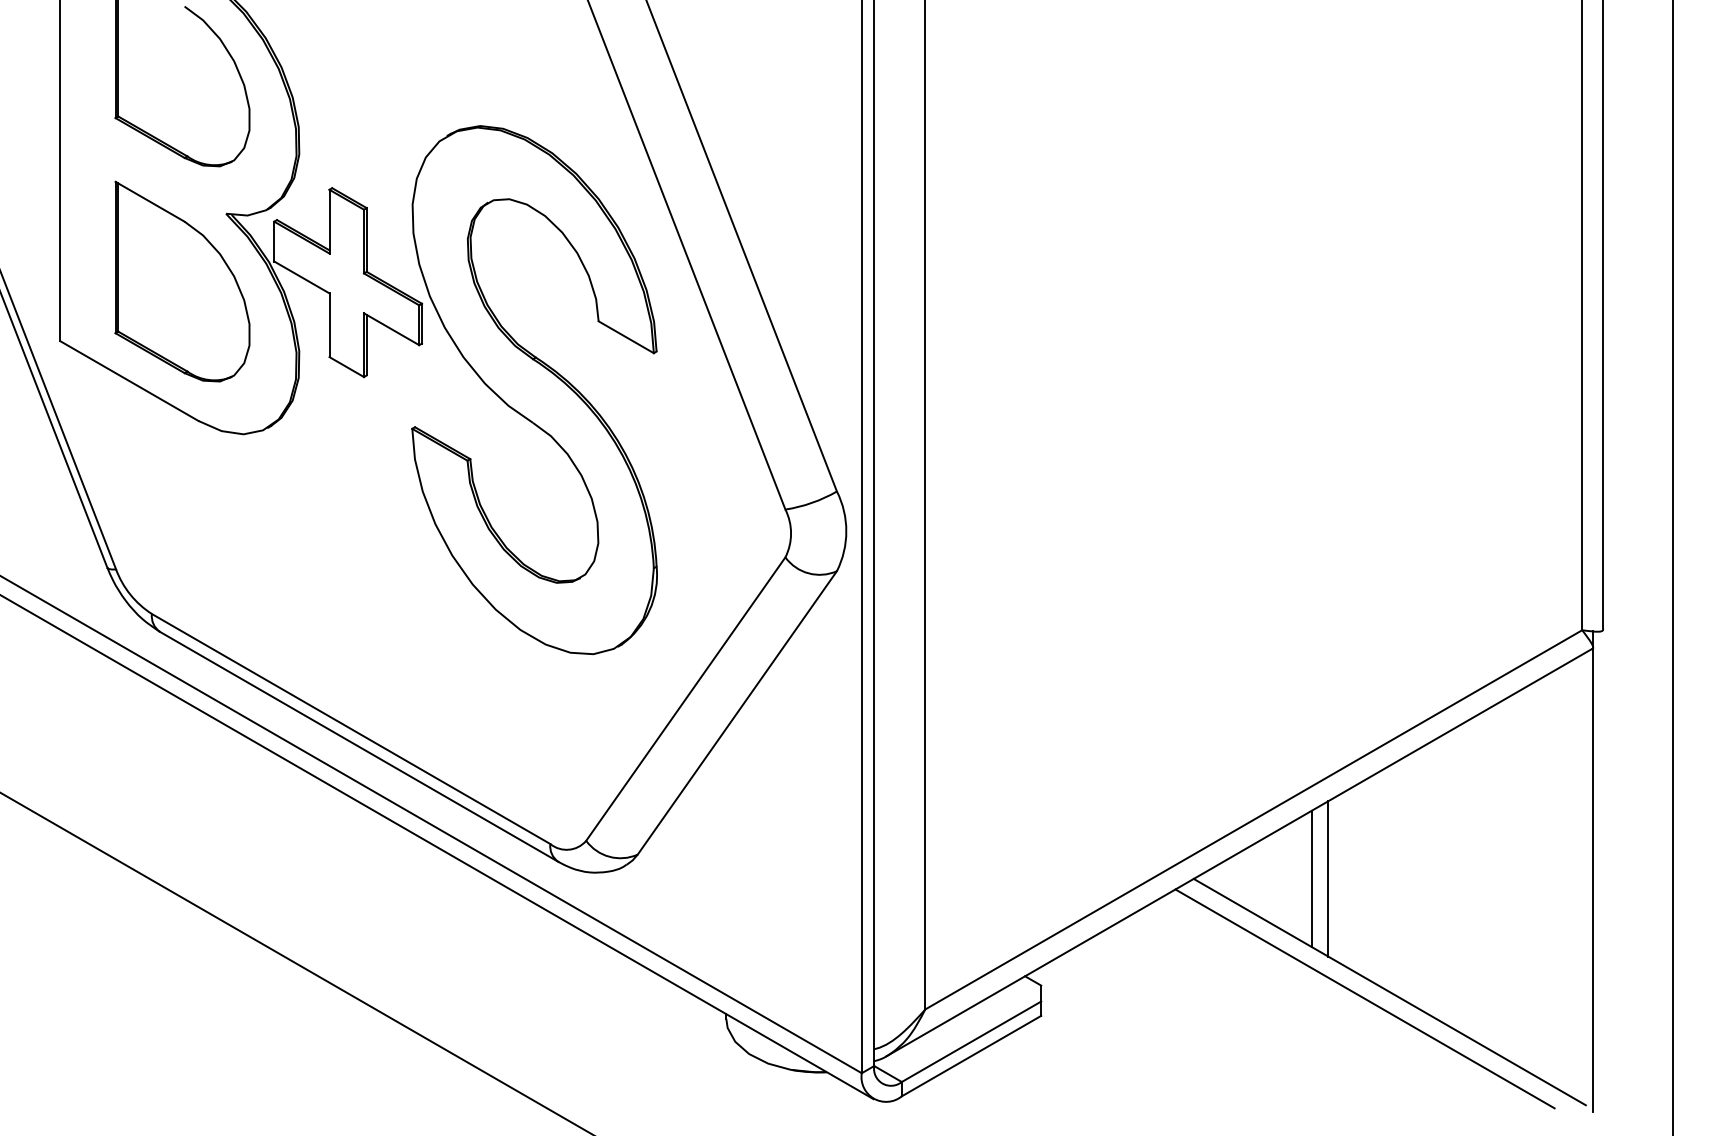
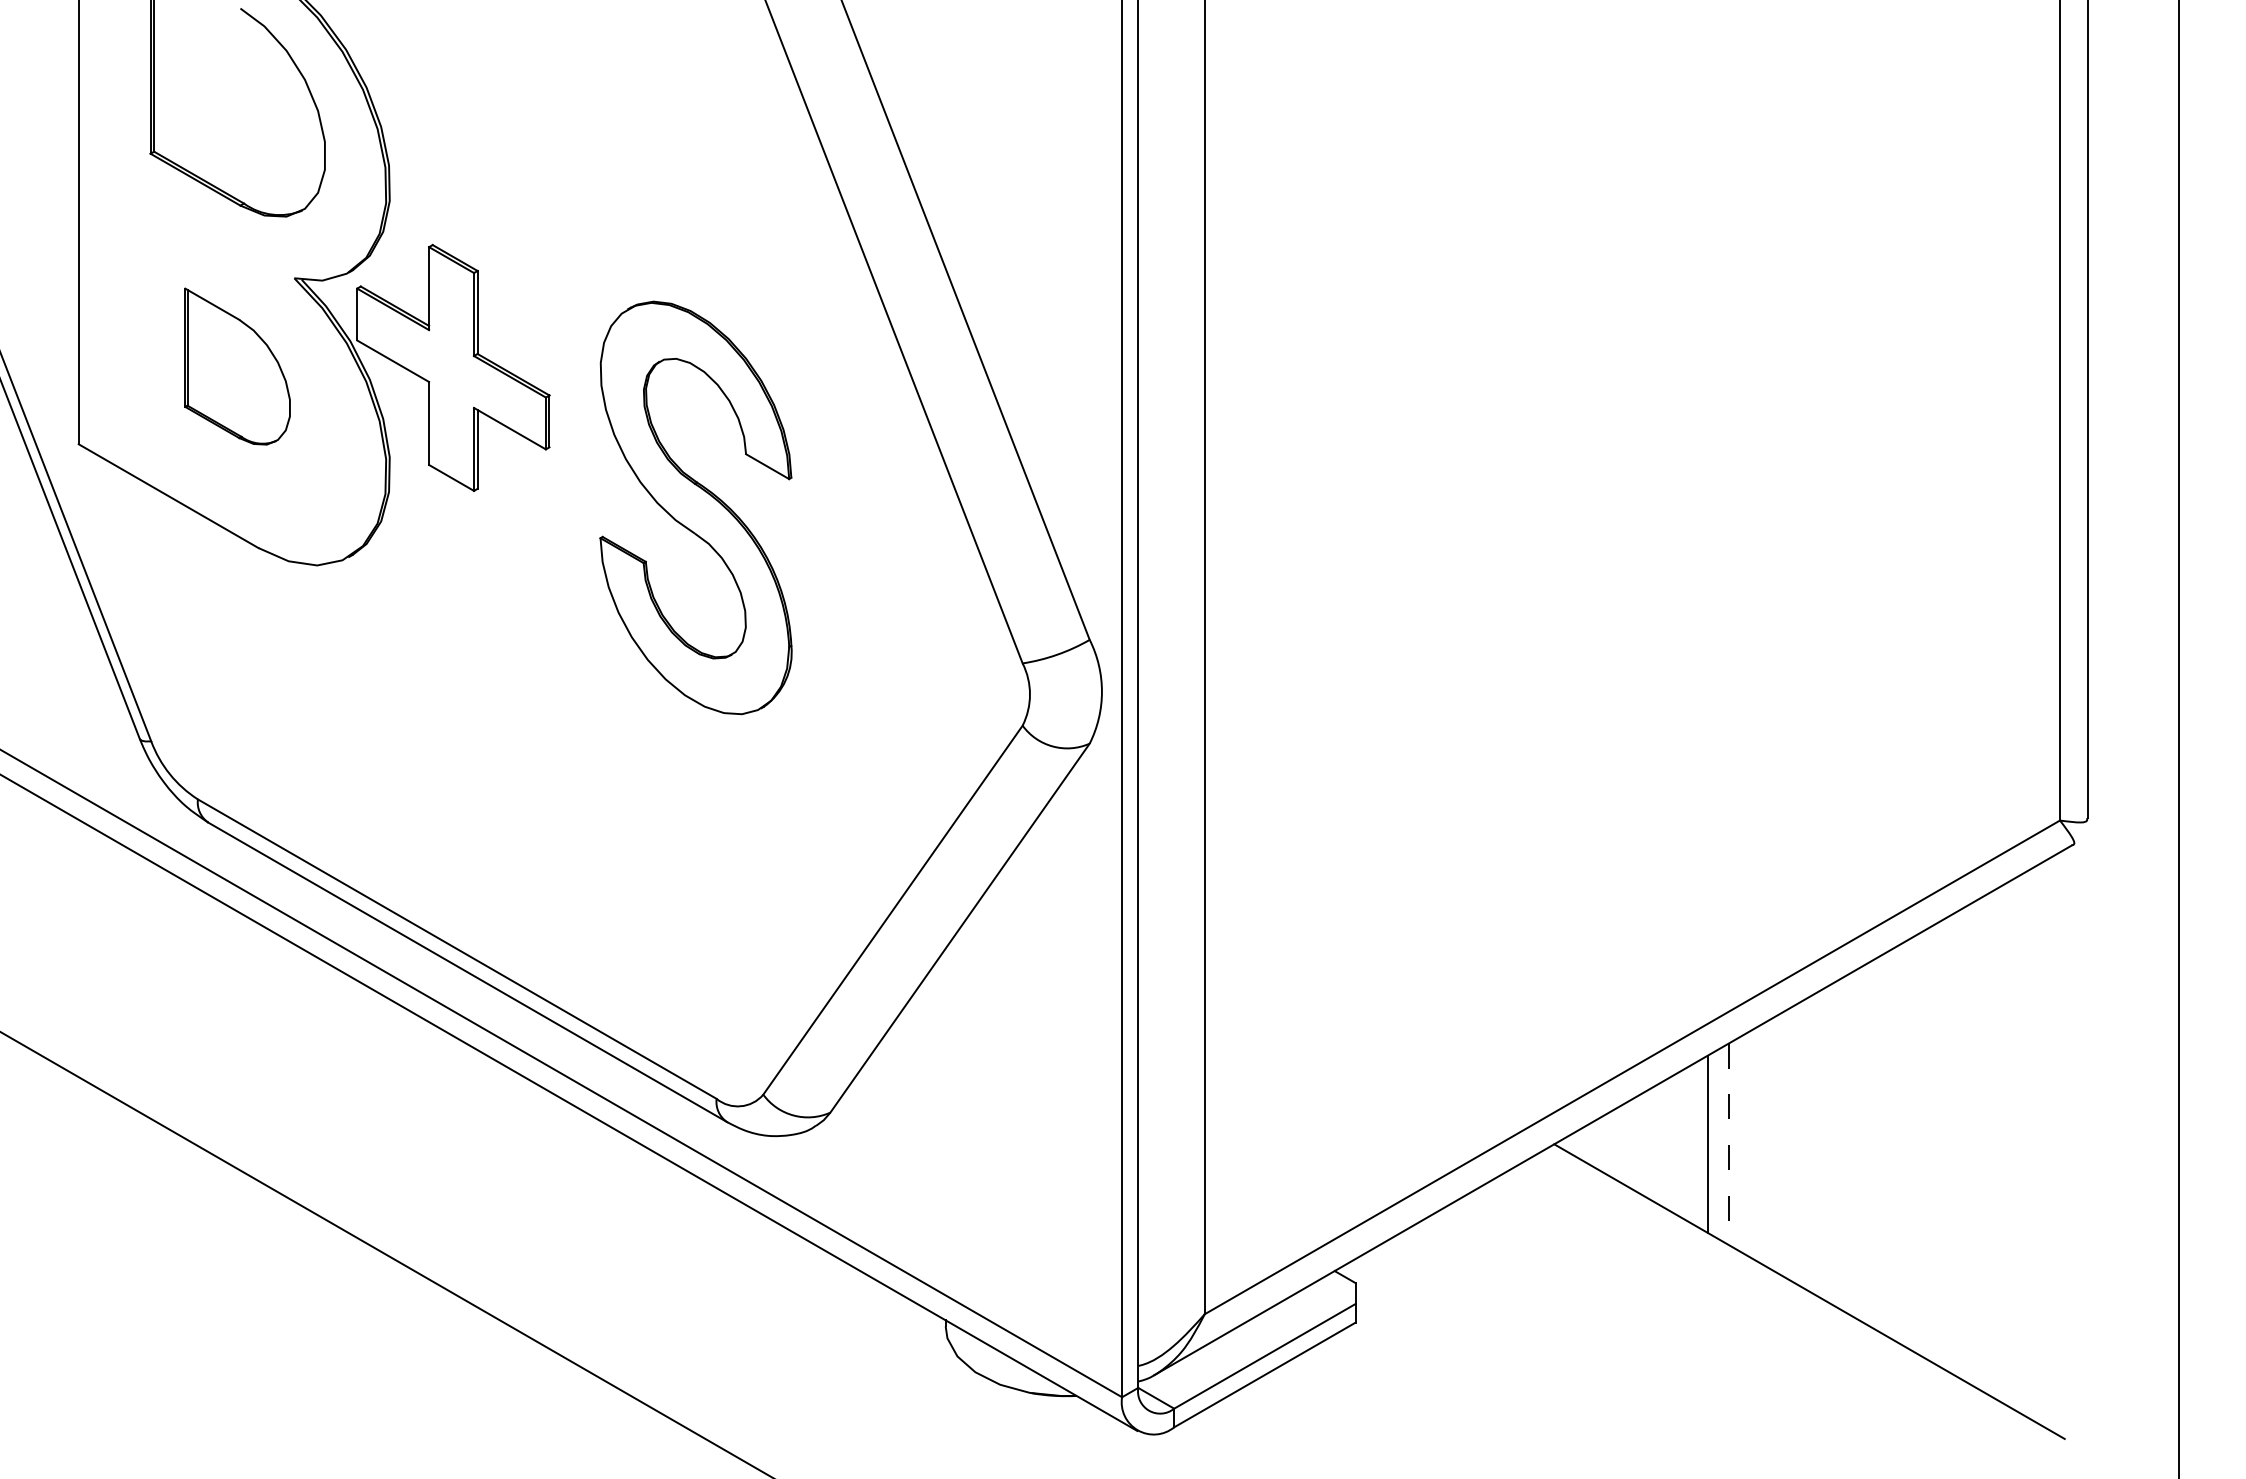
part: (182, 281) -> (237, 366), size x0.6
part: (534, 389) -> (695, 507), size x0.6
line: (1593, 871) -> (2074, 1134), removed
line: (1328, 879) -> (1729, 1144), solid -> dashed
line: (1365, 998) -> (1777, 1300), removed

